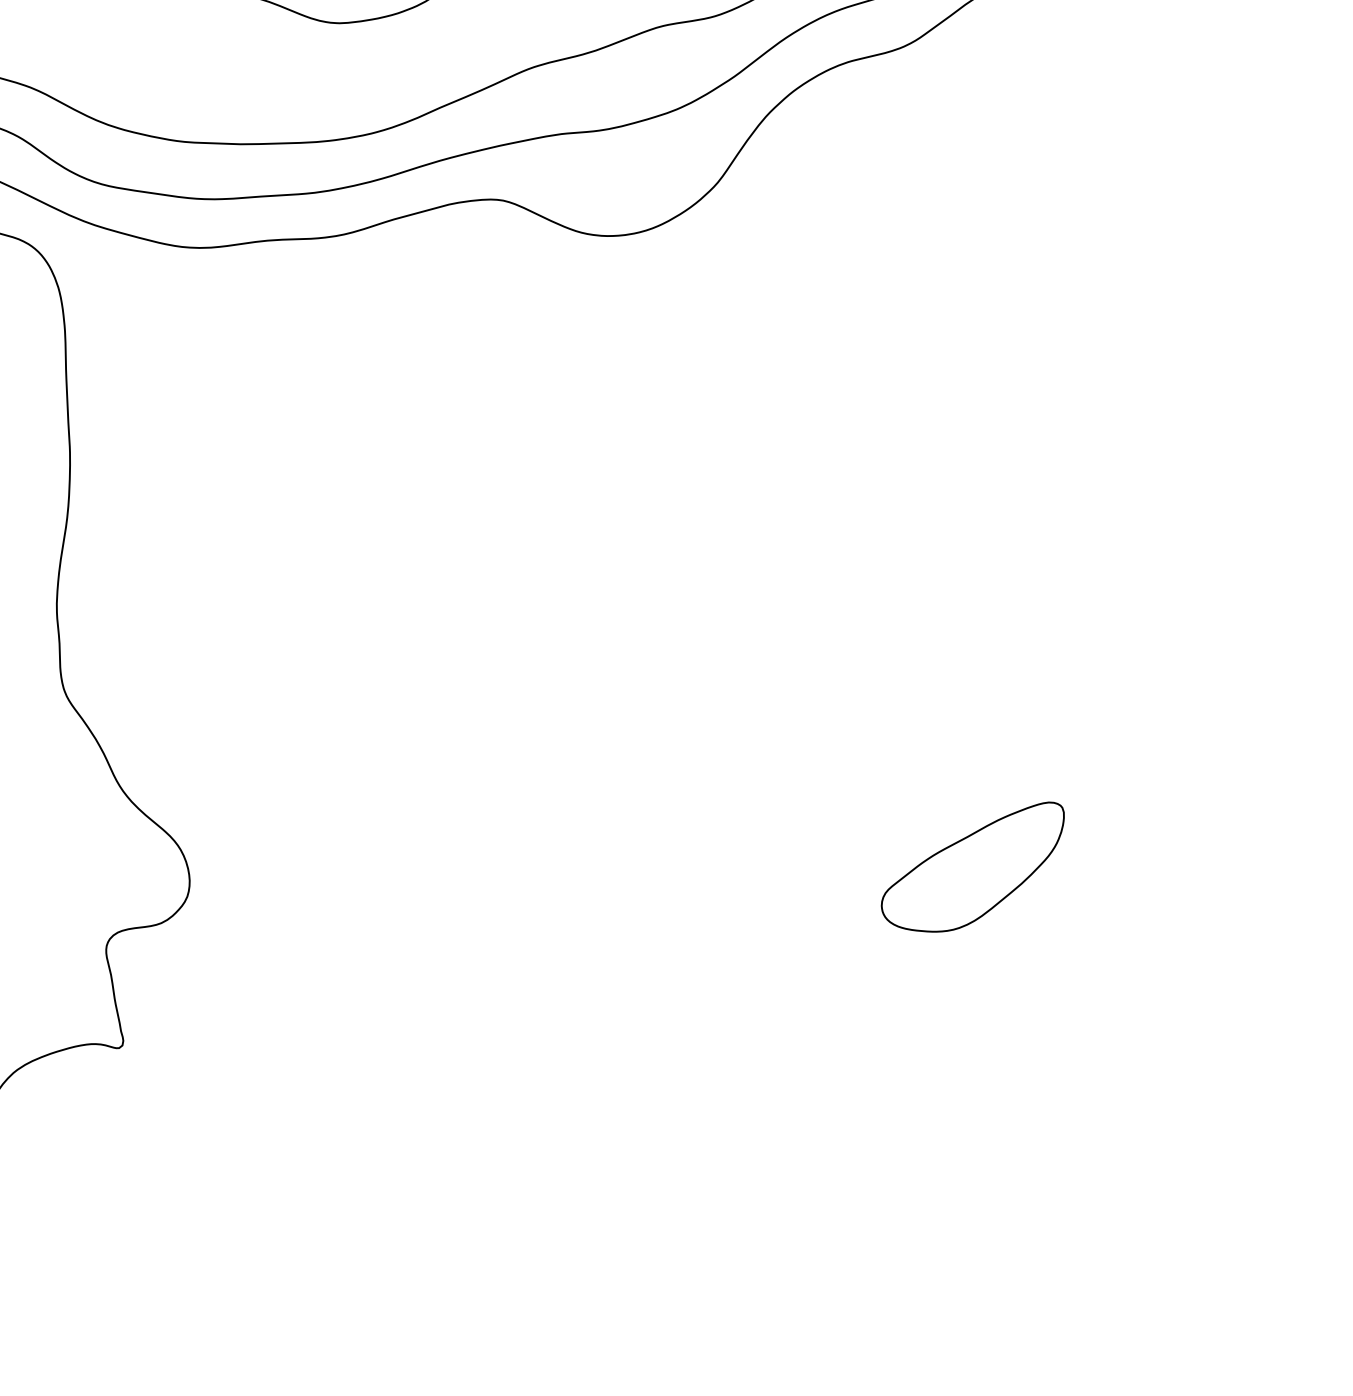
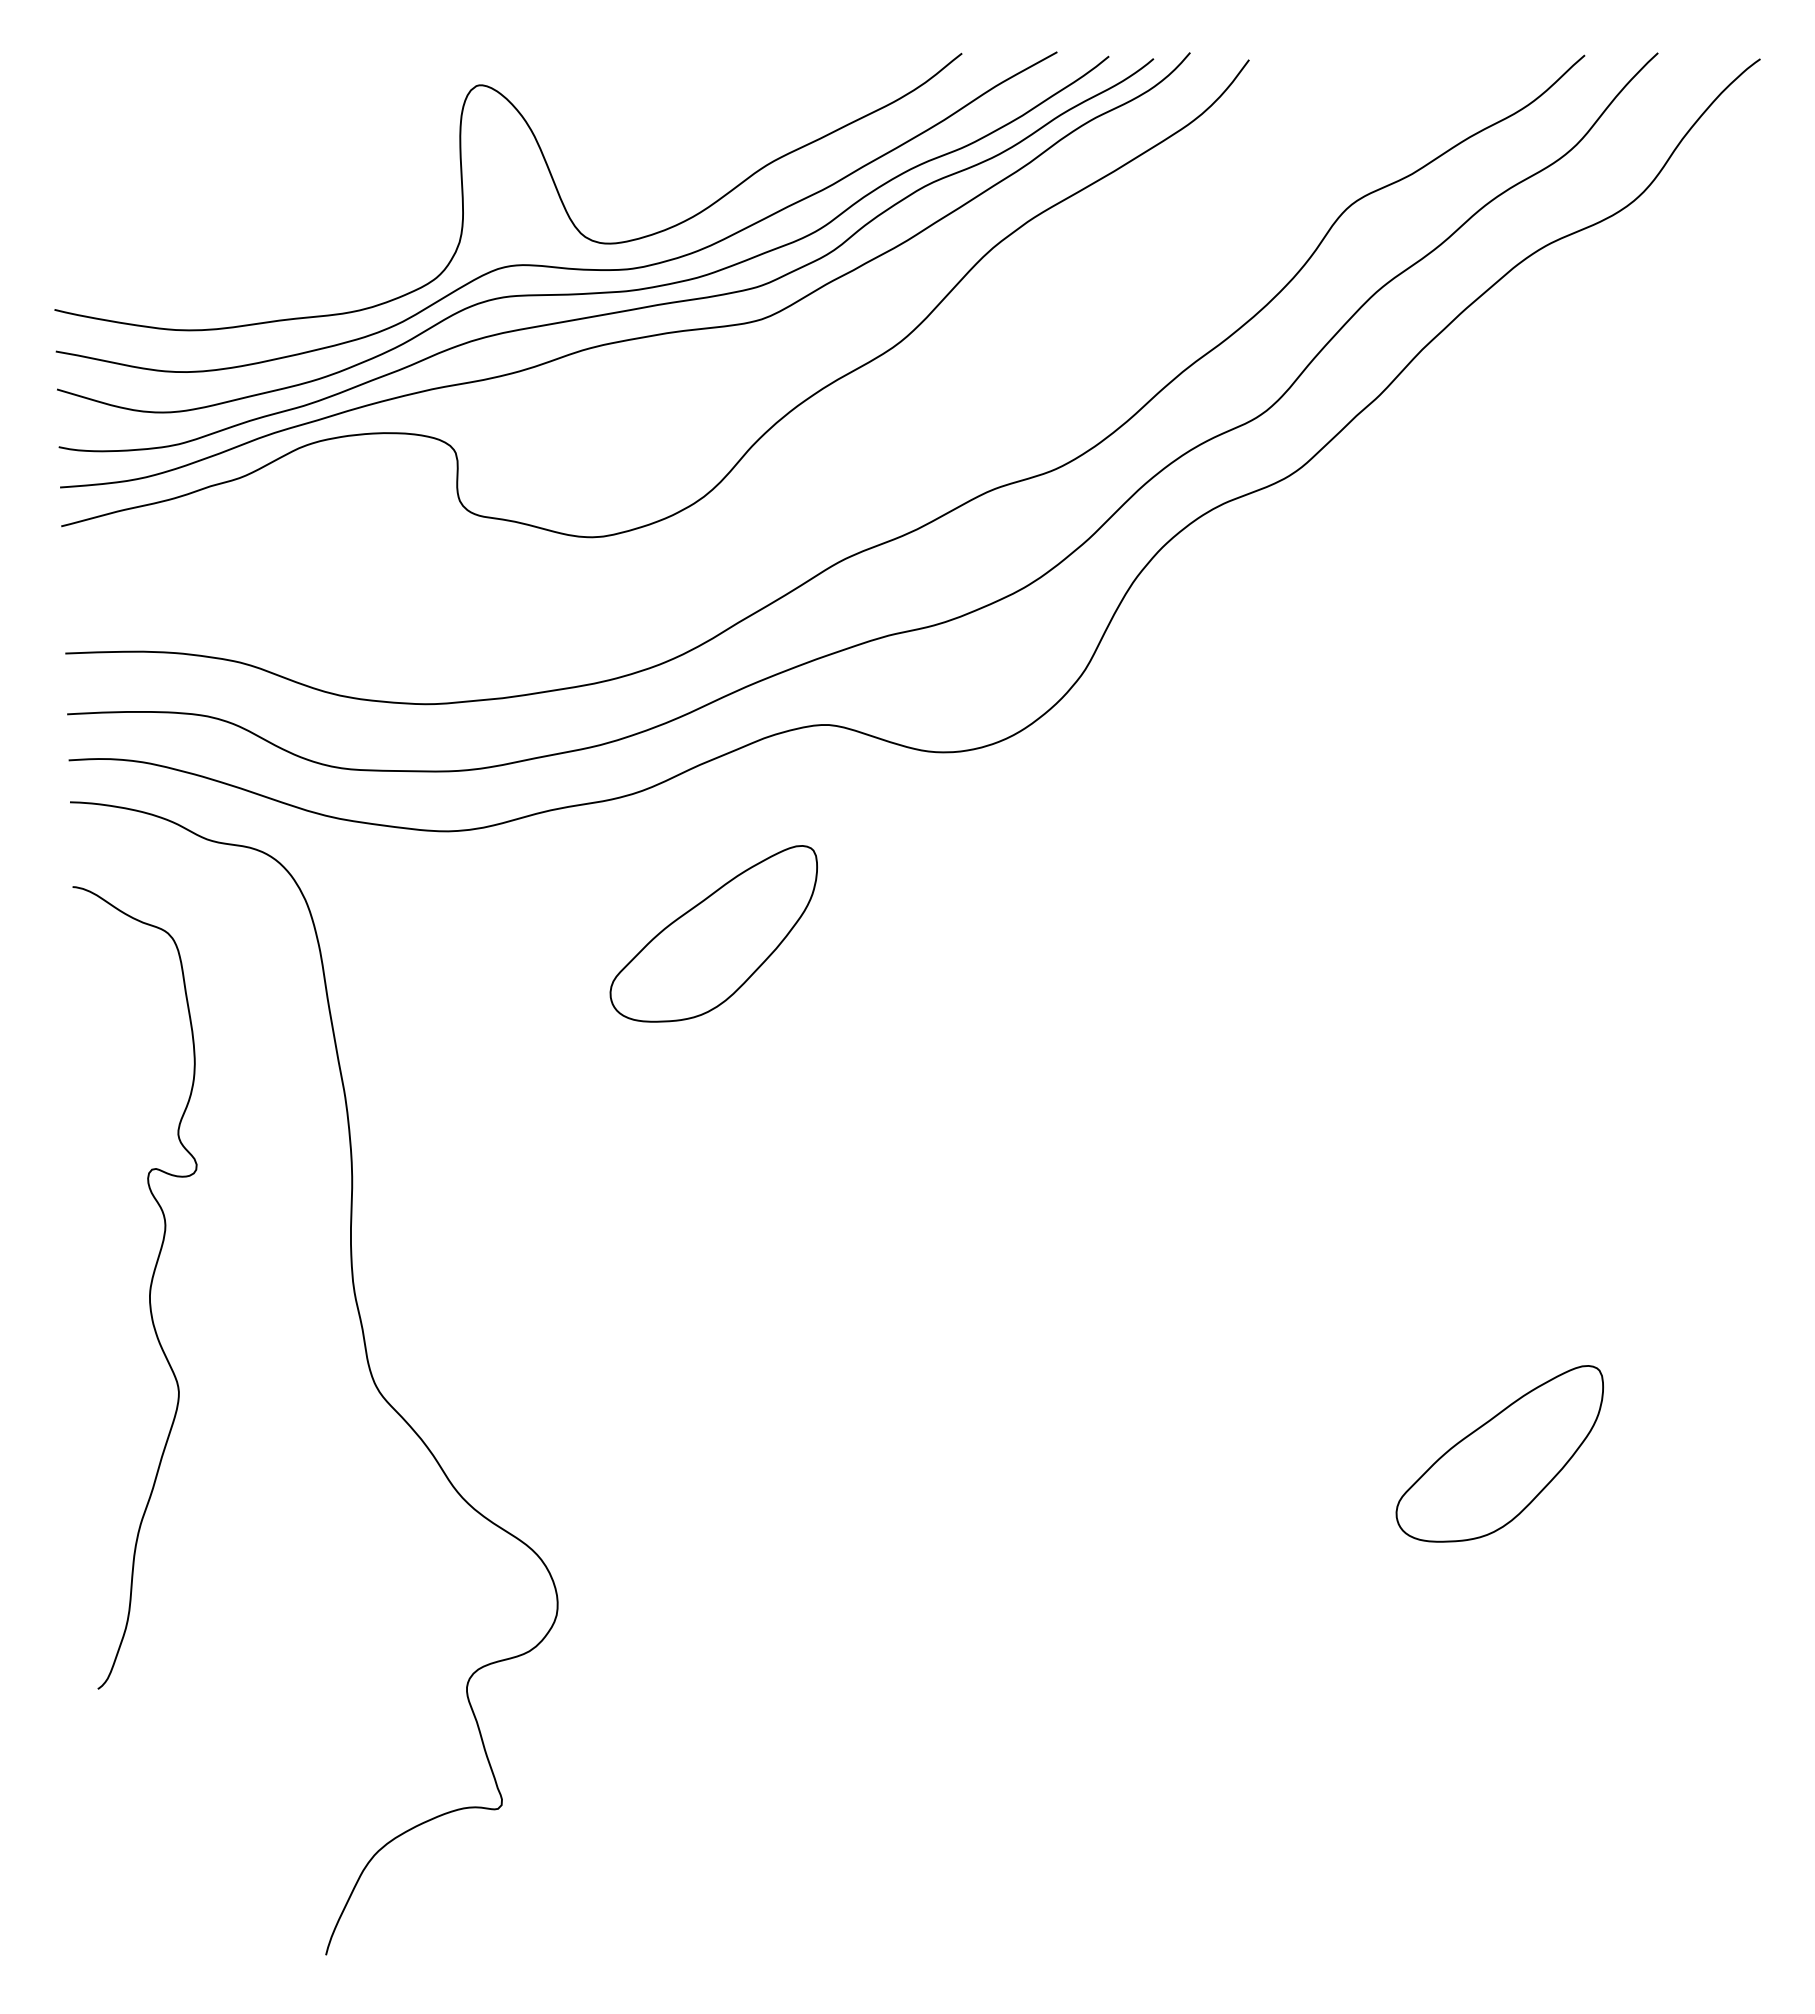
part: (387, 358) -> (713, 933), added

